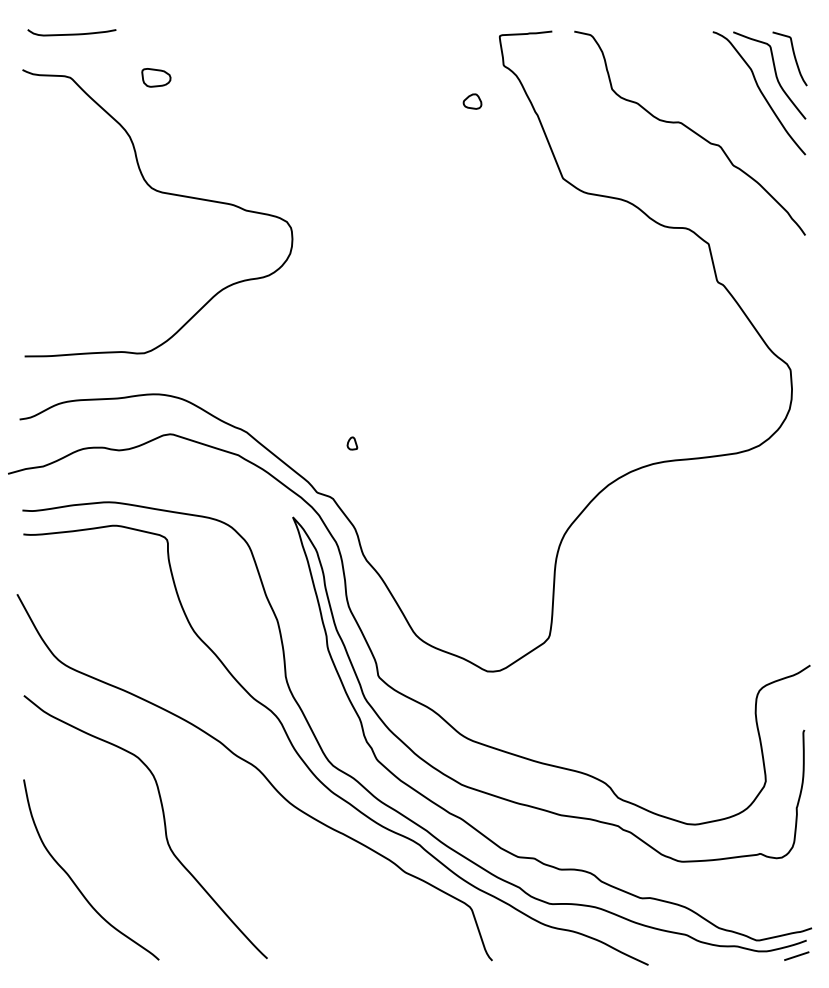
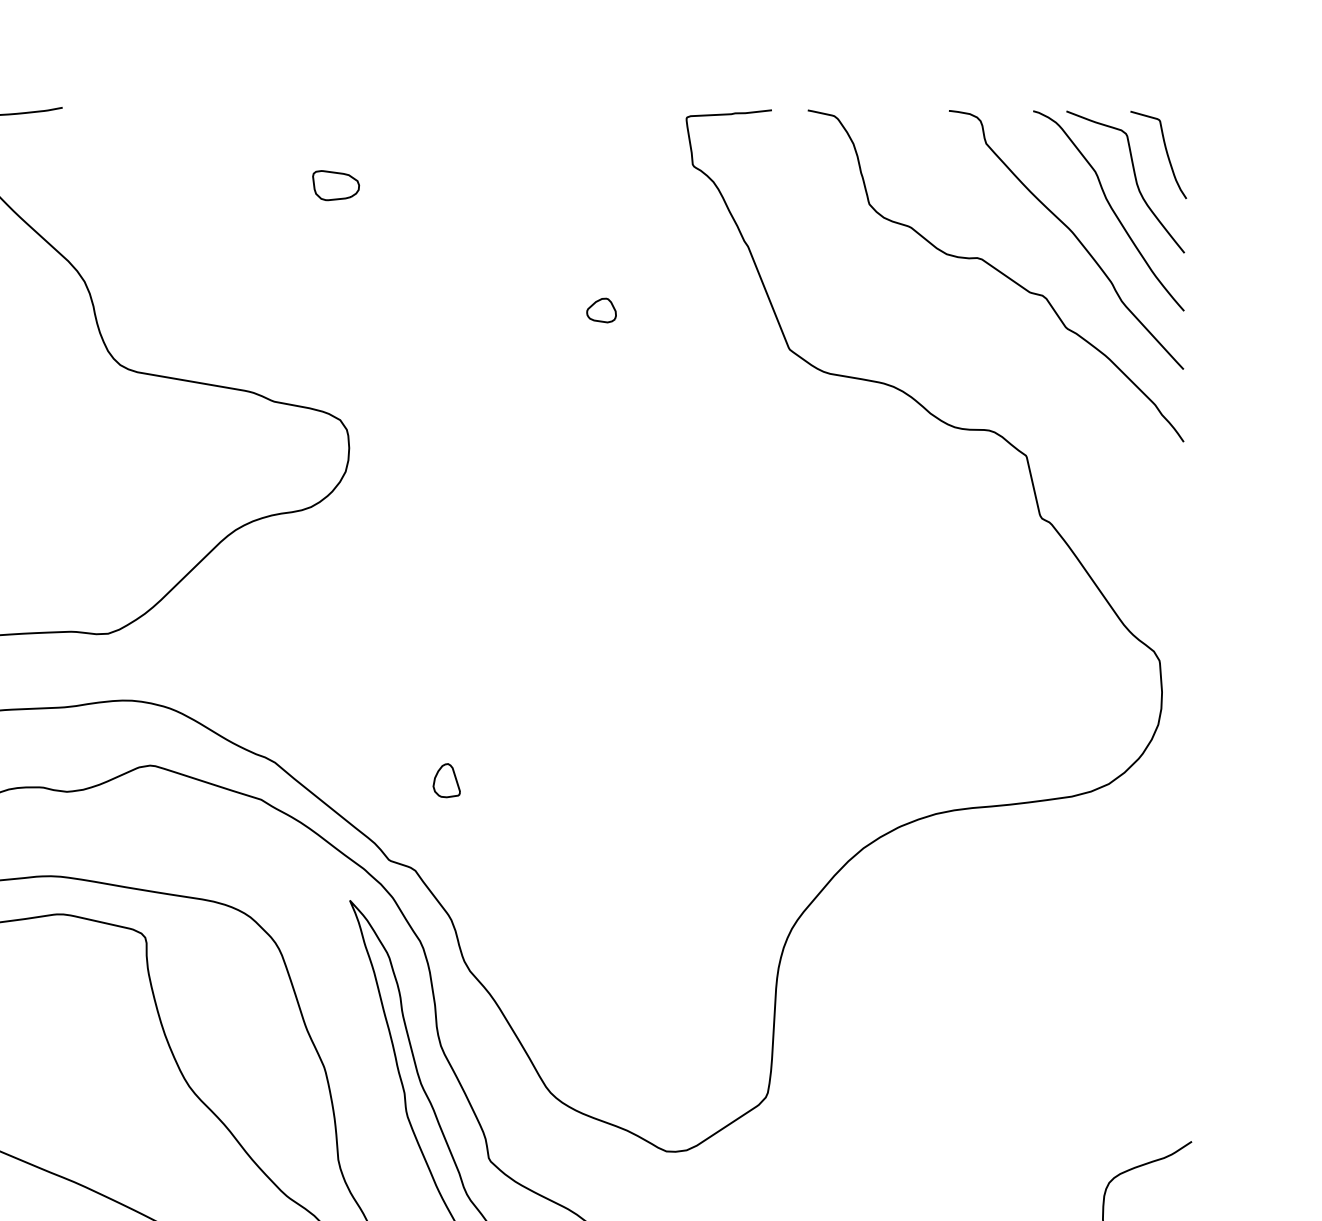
part: (156, 77) -> (336, 185), moved
part: (472, 101) -> (601, 310), moved
curve: (736, 107) -> (1071, 233), added
part: (352, 443) -> (446, 780), size x1.67

